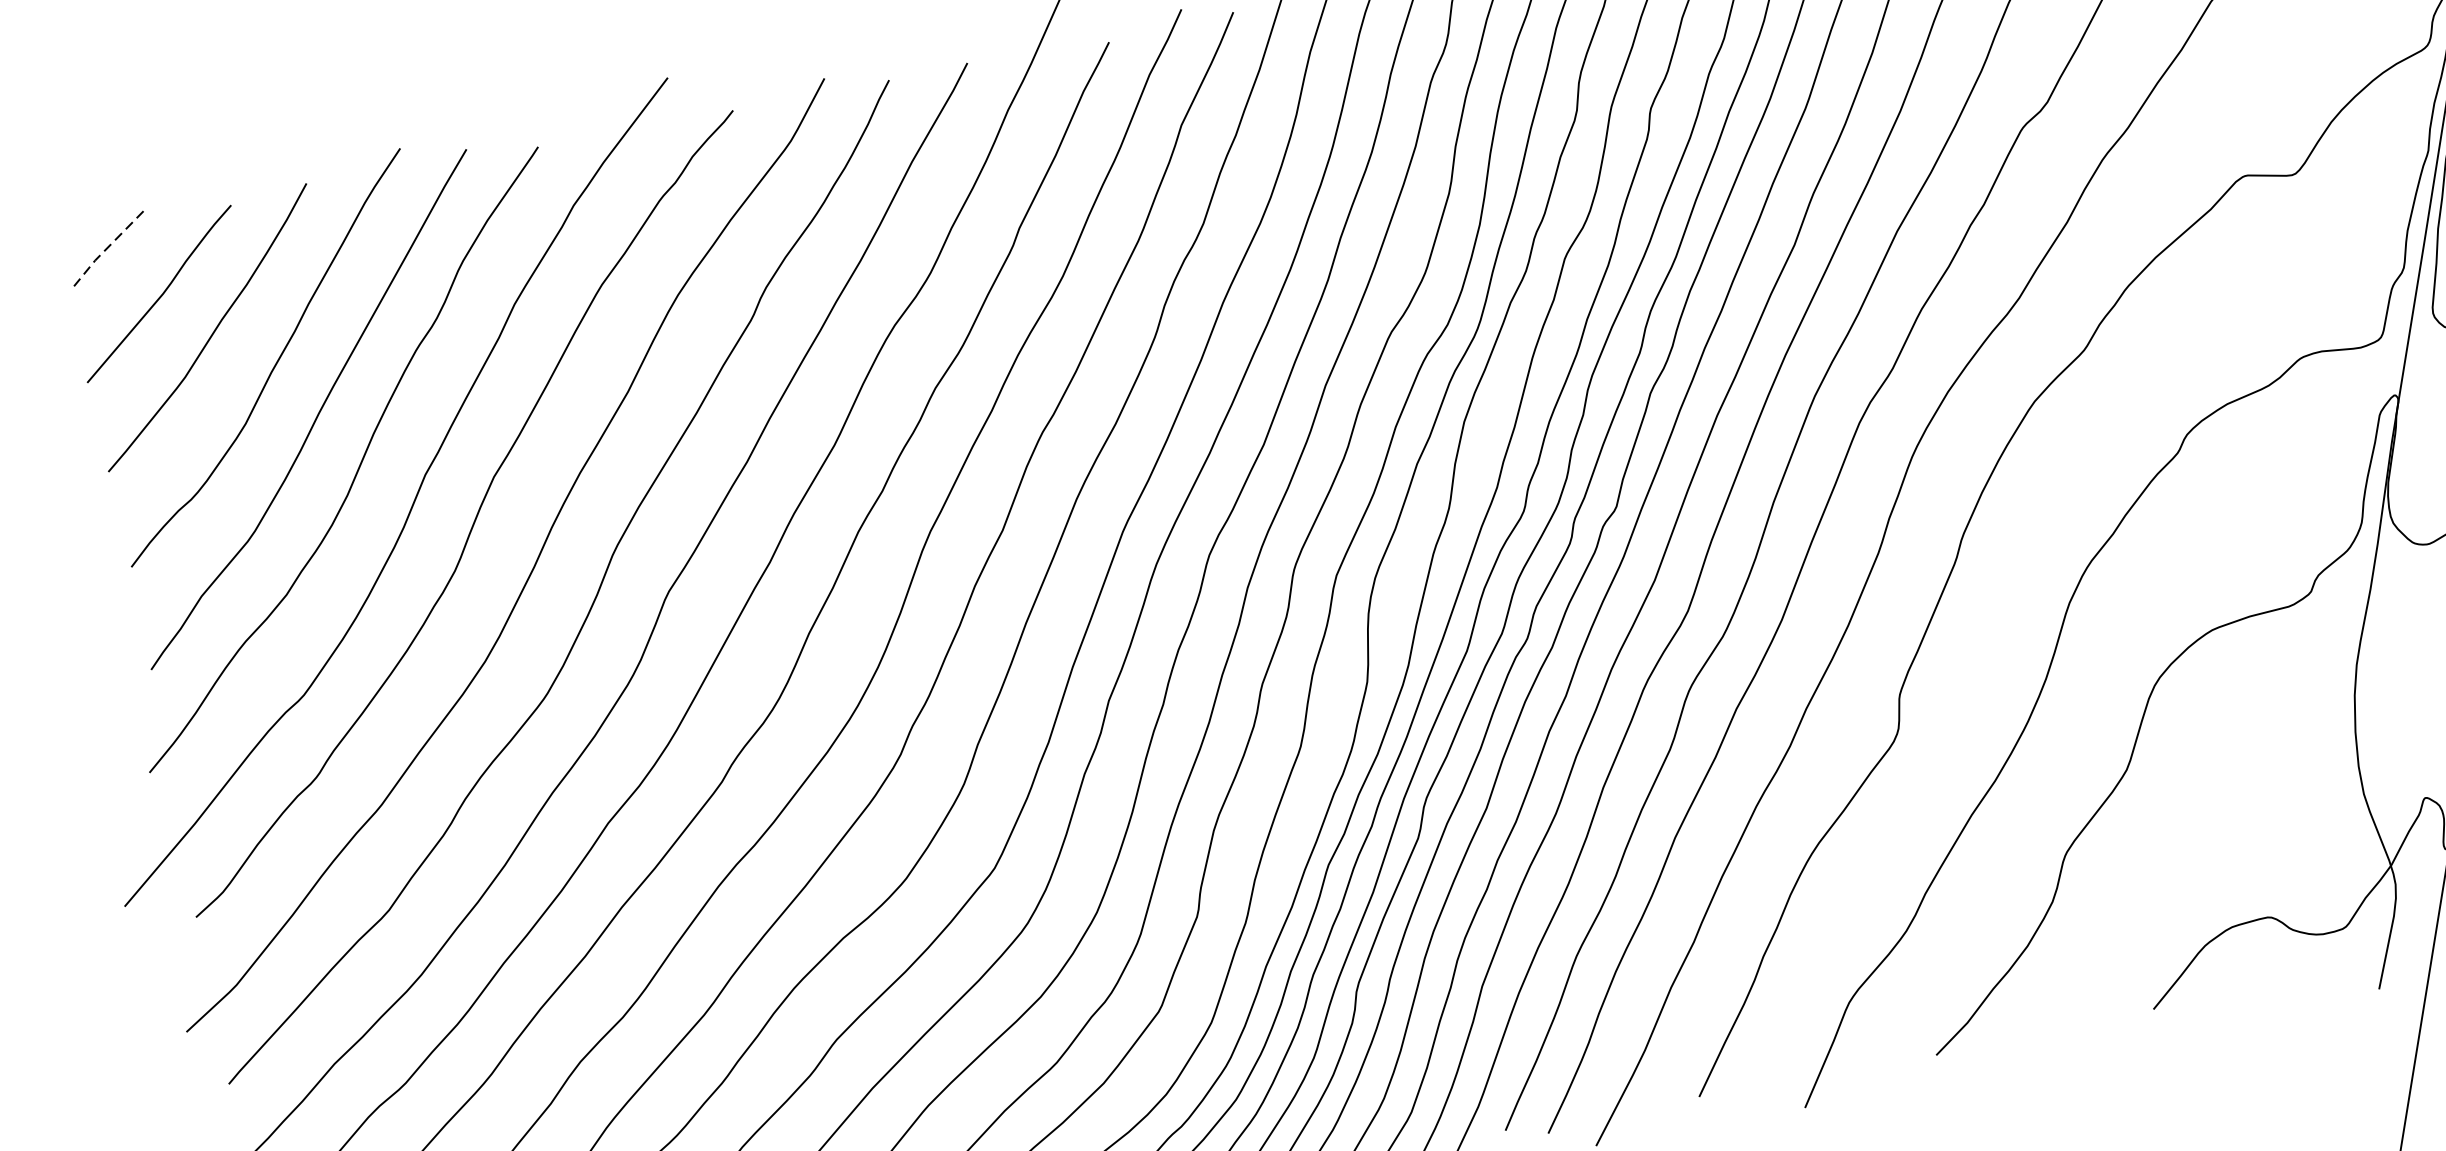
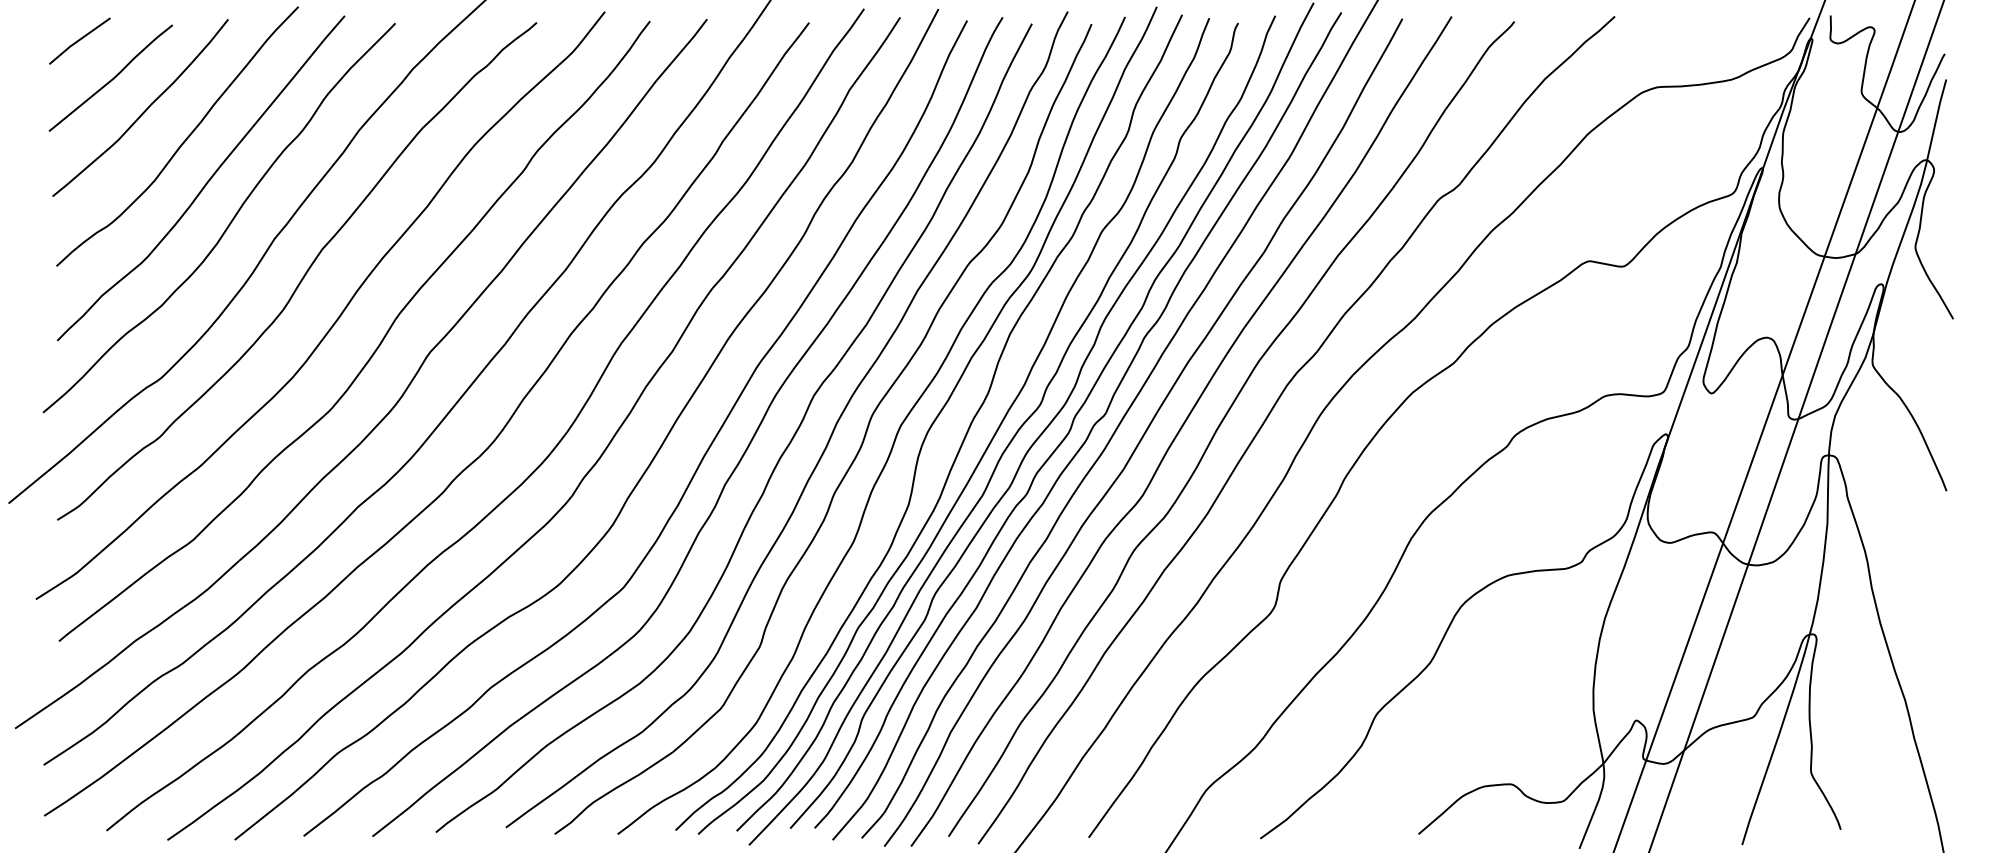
line: (105, 250) -> (78, 40), dashed -> solid

